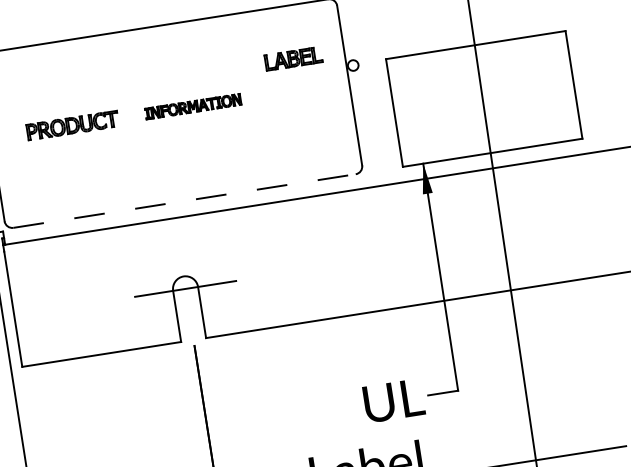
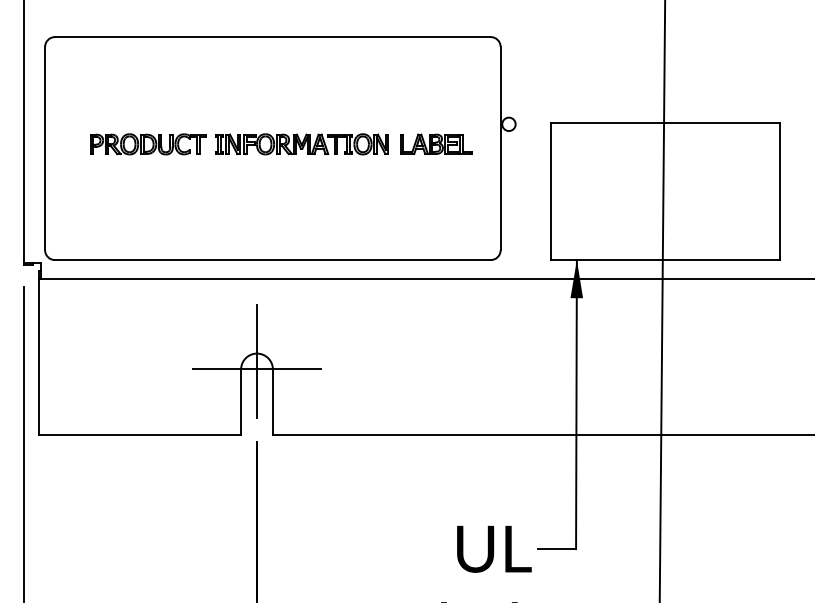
part: (293, 58) -> (436, 143), moved
part: (192, 106) -> (301, 144), size x1.43
line: (185, 201) -> (273, 260), dashed -> solid
line: (185, 282) -> (257, 361), added

